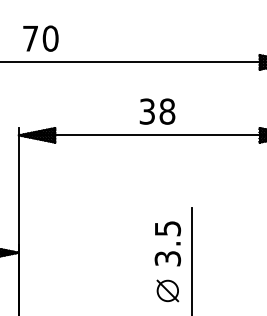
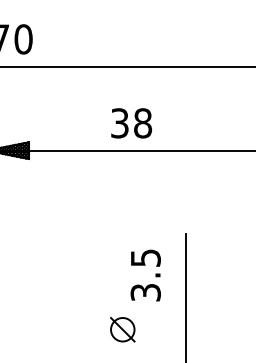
text: (157, 111) -> (131, 123), moved
text: (167, 243) -> (145, 275), moved
part: (167, 290) -> (122, 329), moved

